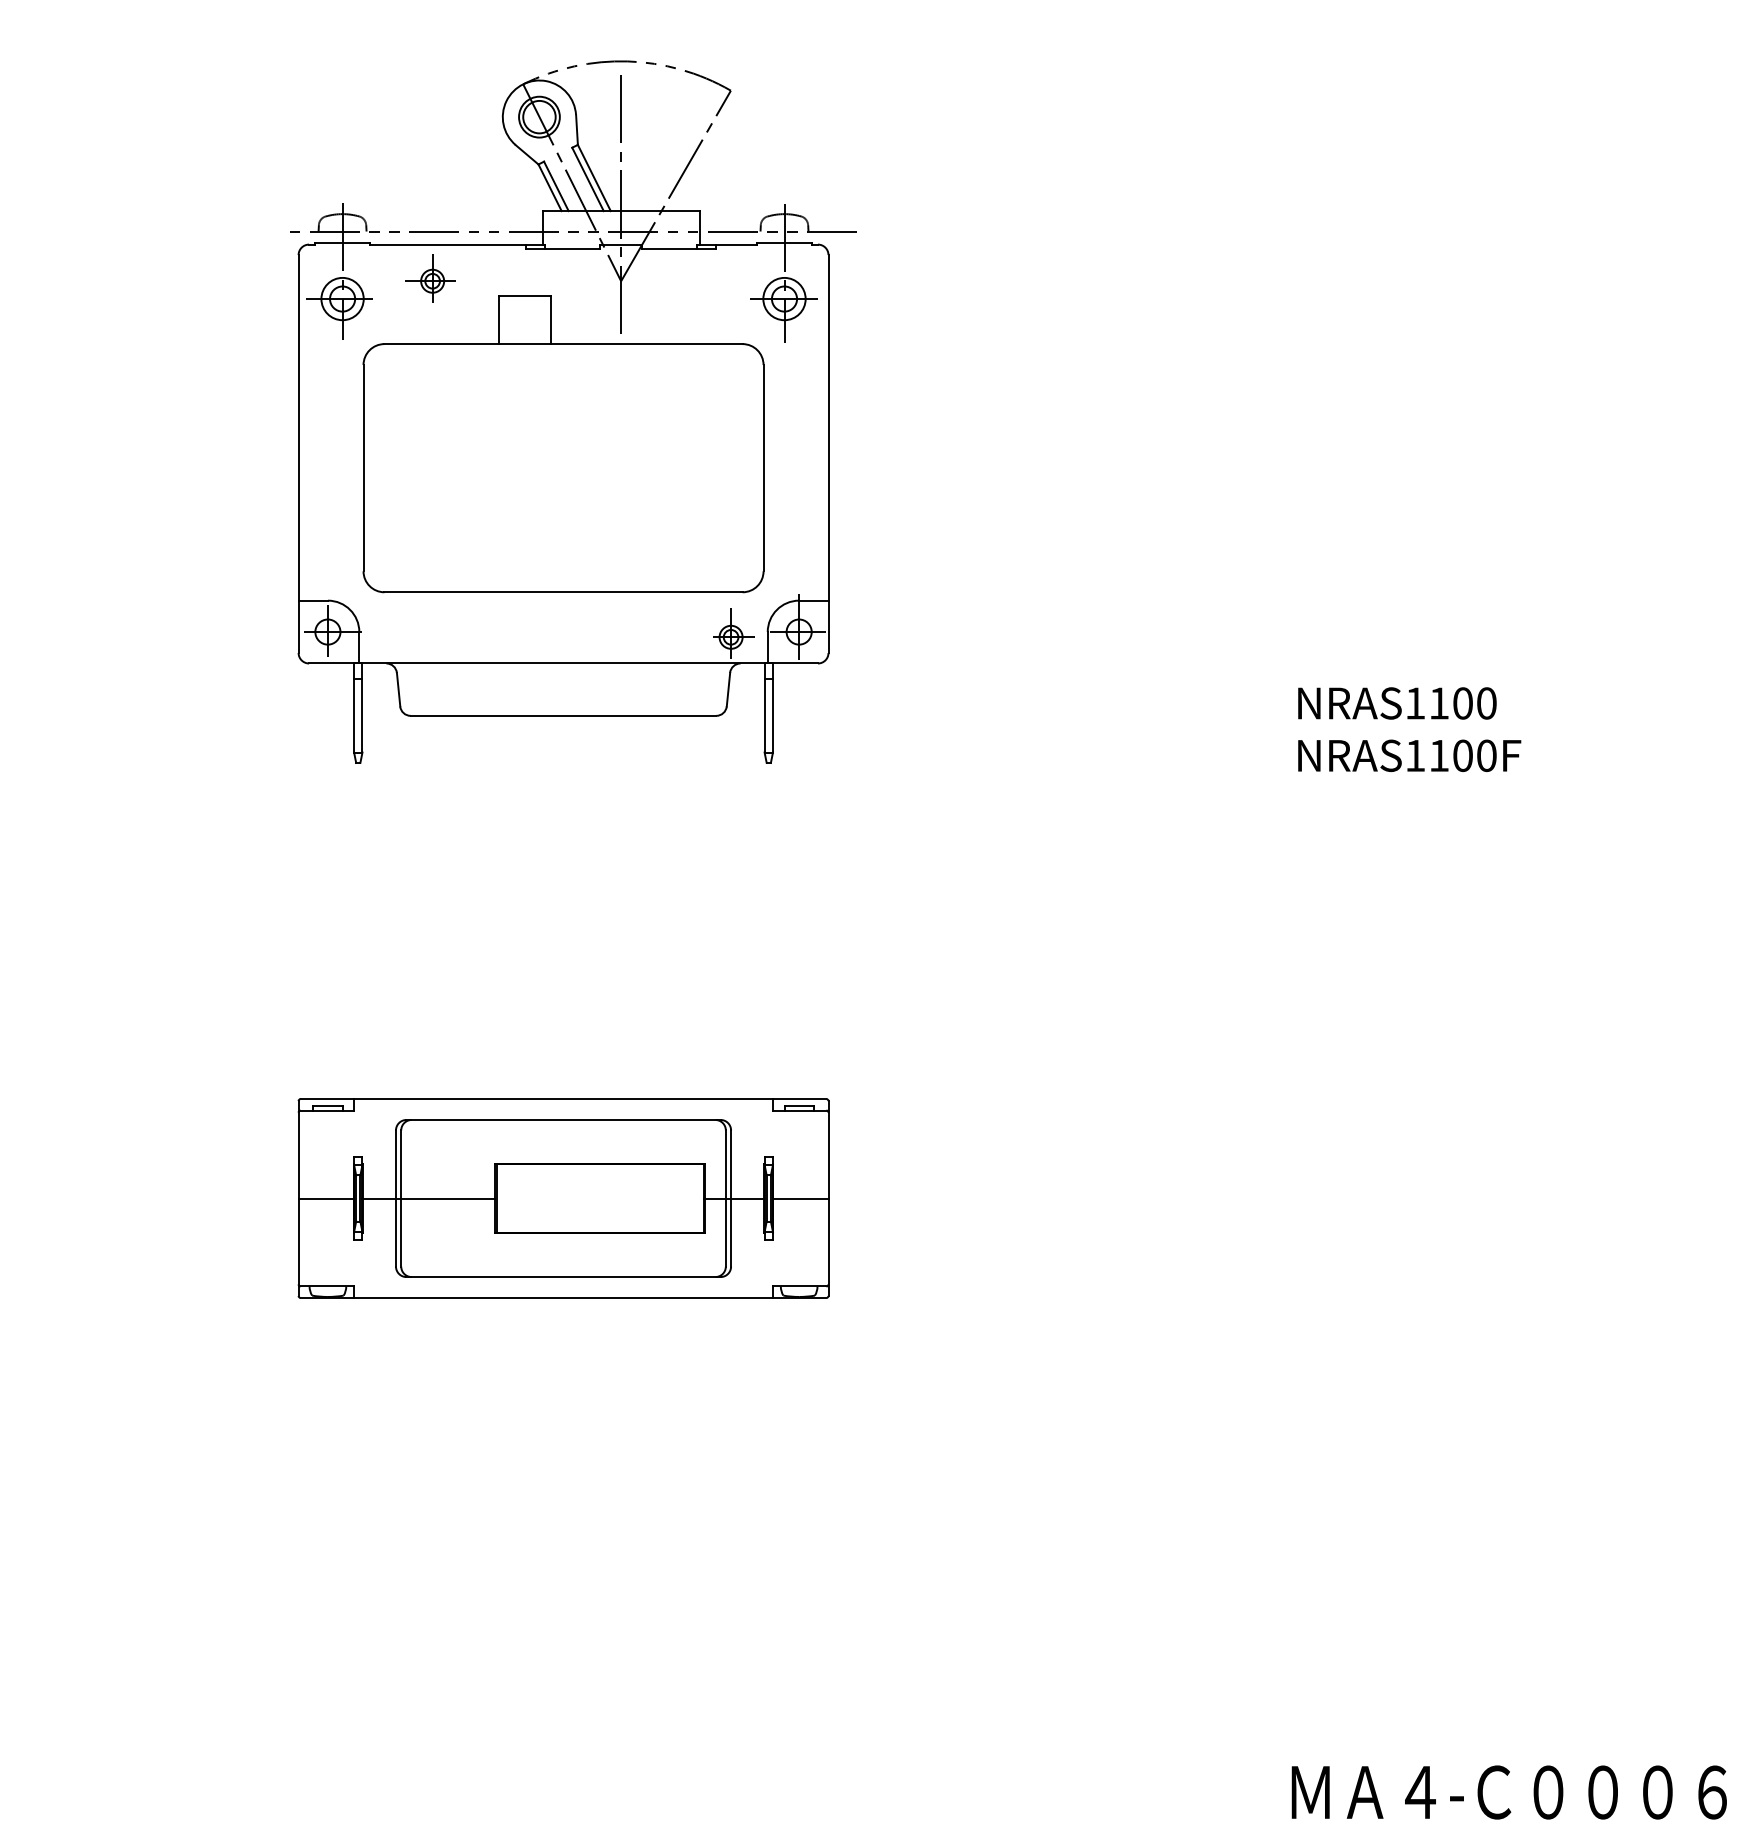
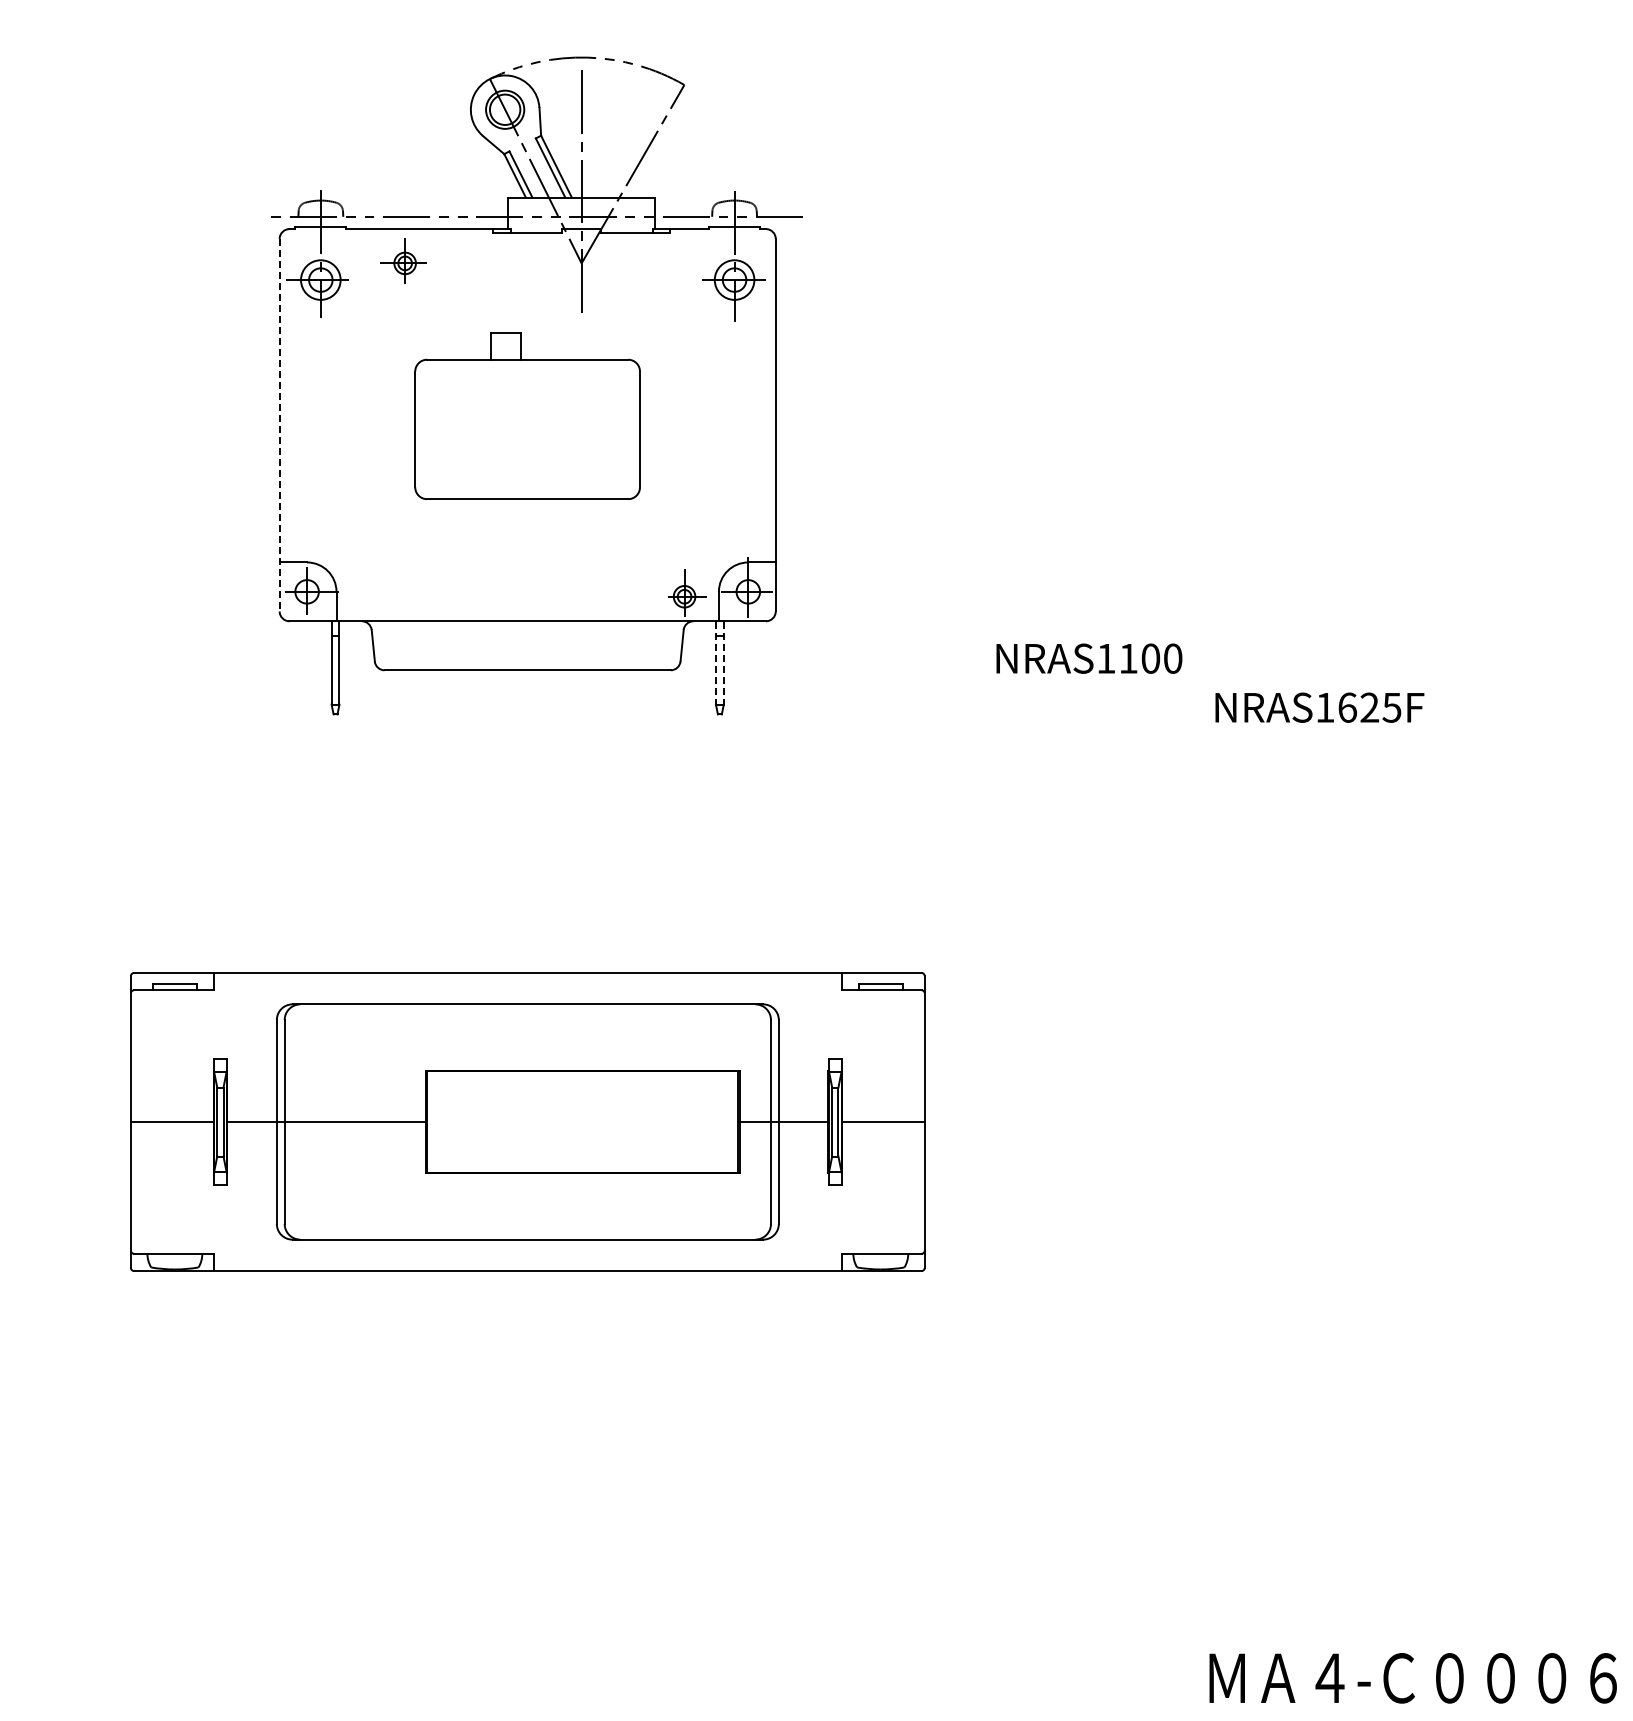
part: (563, 443) -> (527, 415), size x0.6
line: (298, 454) -> (279, 425), solid -> dashed
text: (1397, 703) -> (1089, 658), moved
line: (764, 708) -> (715, 663), solid -> dashed
line: (772, 708) -> (723, 663), solid -> dashed
text: (1462, 755) -> (1369, 707), NRAS1100F -> NRAS1625F
part: (563, 1198) -> (527, 1122), size x1.6

